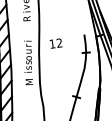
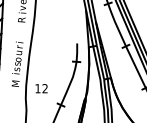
text: (55, 43) -> (41, 88), moved

